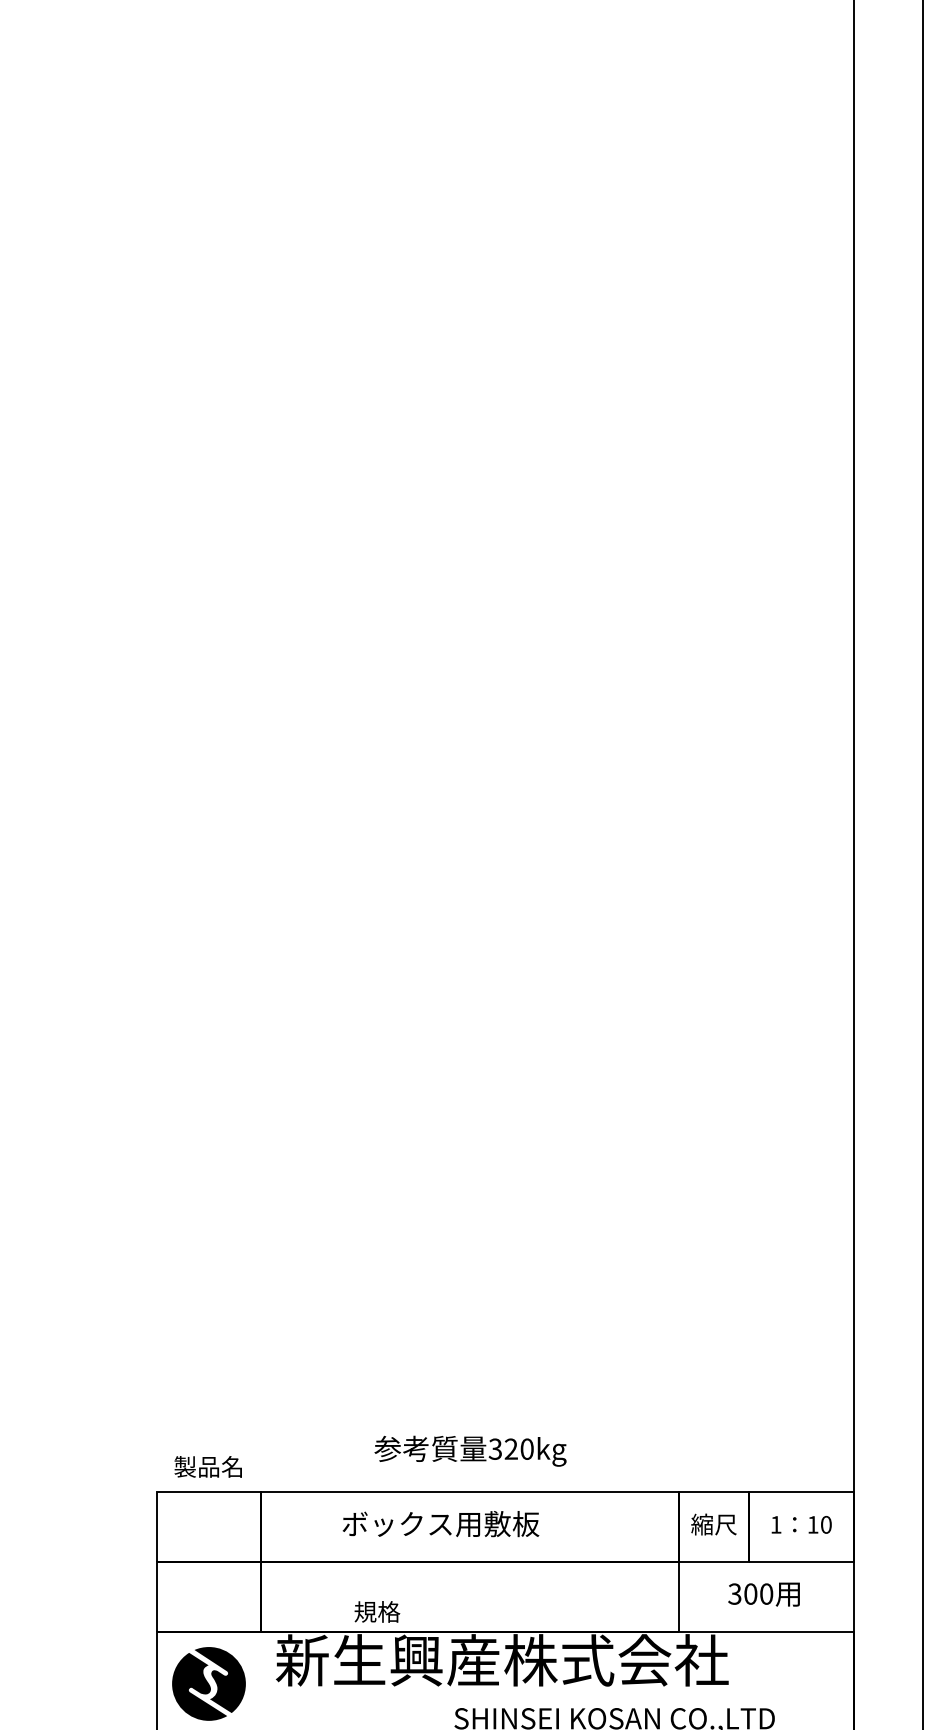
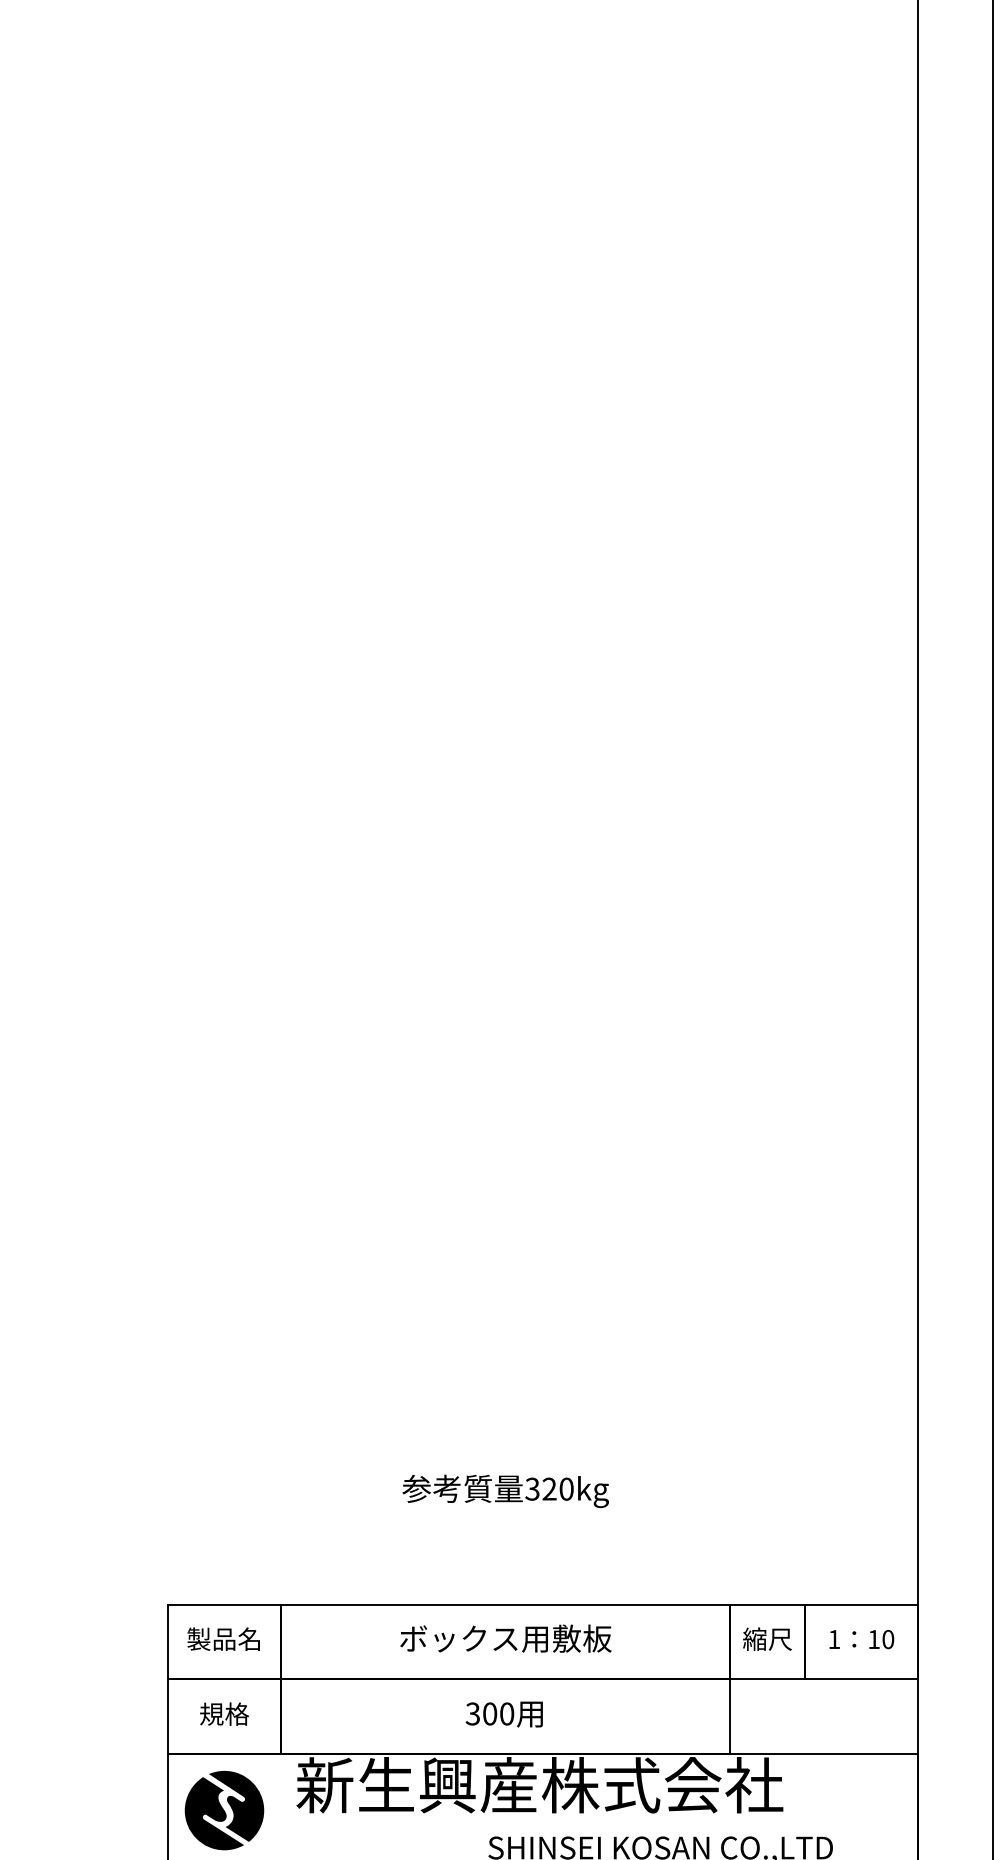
text: (470, 1451) -> (505, 1491), moved
text: (208, 1466) -> (223, 1638), moved
text: (440, 1523) -> (505, 1638), moved
text: (763, 1594) -> (503, 1714), moved
text: (377, 1611) -> (224, 1713), moved

